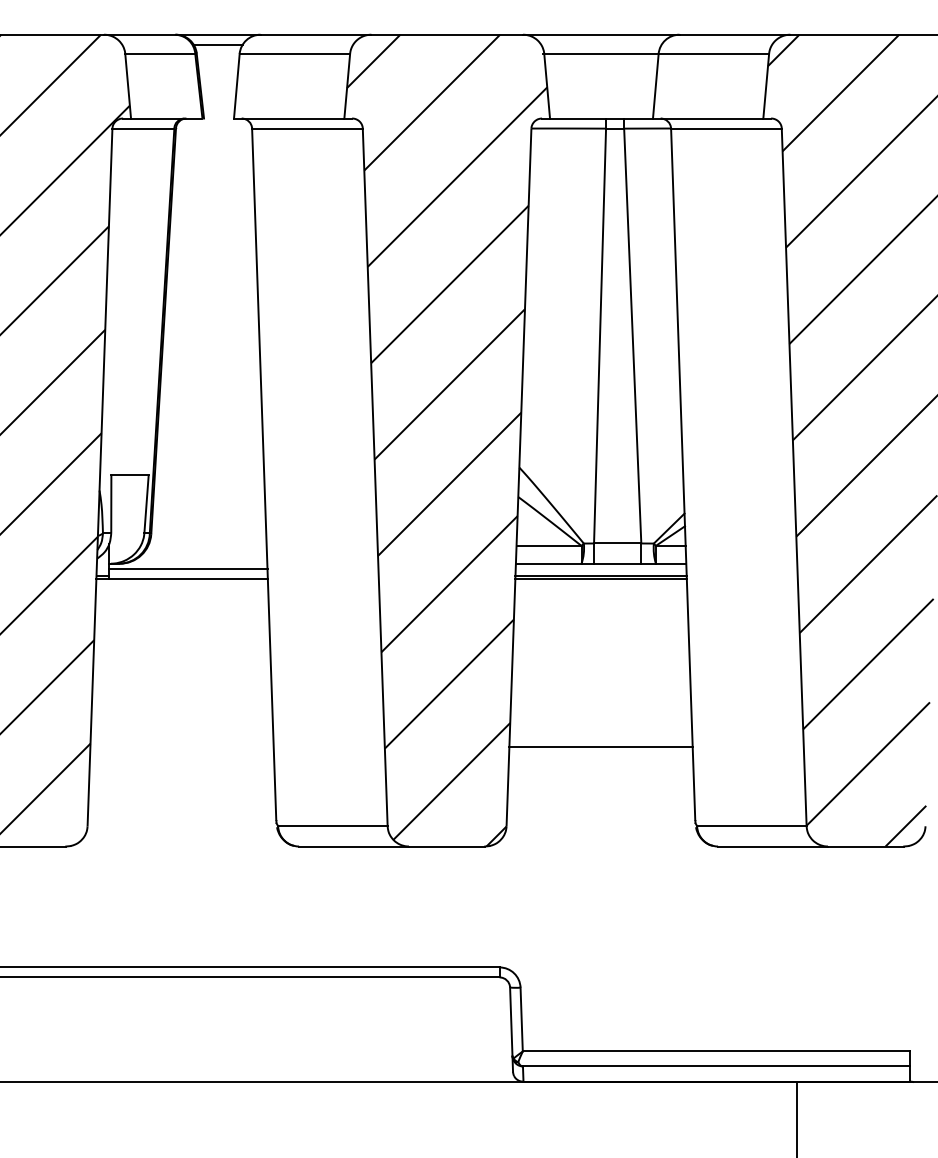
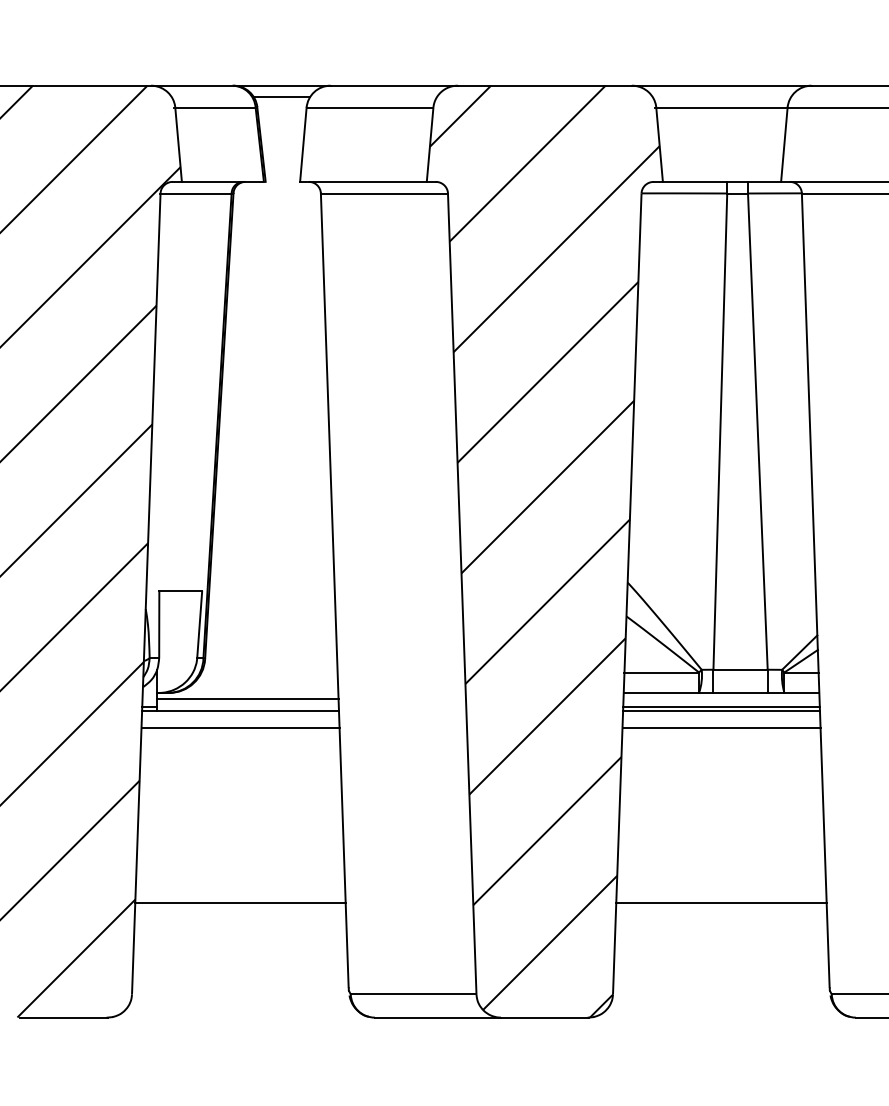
line: (181, 594) -> (239, 728), added
line: (600, 594) -> (720, 728), added
line: (181, 747) -> (239, 903), added

